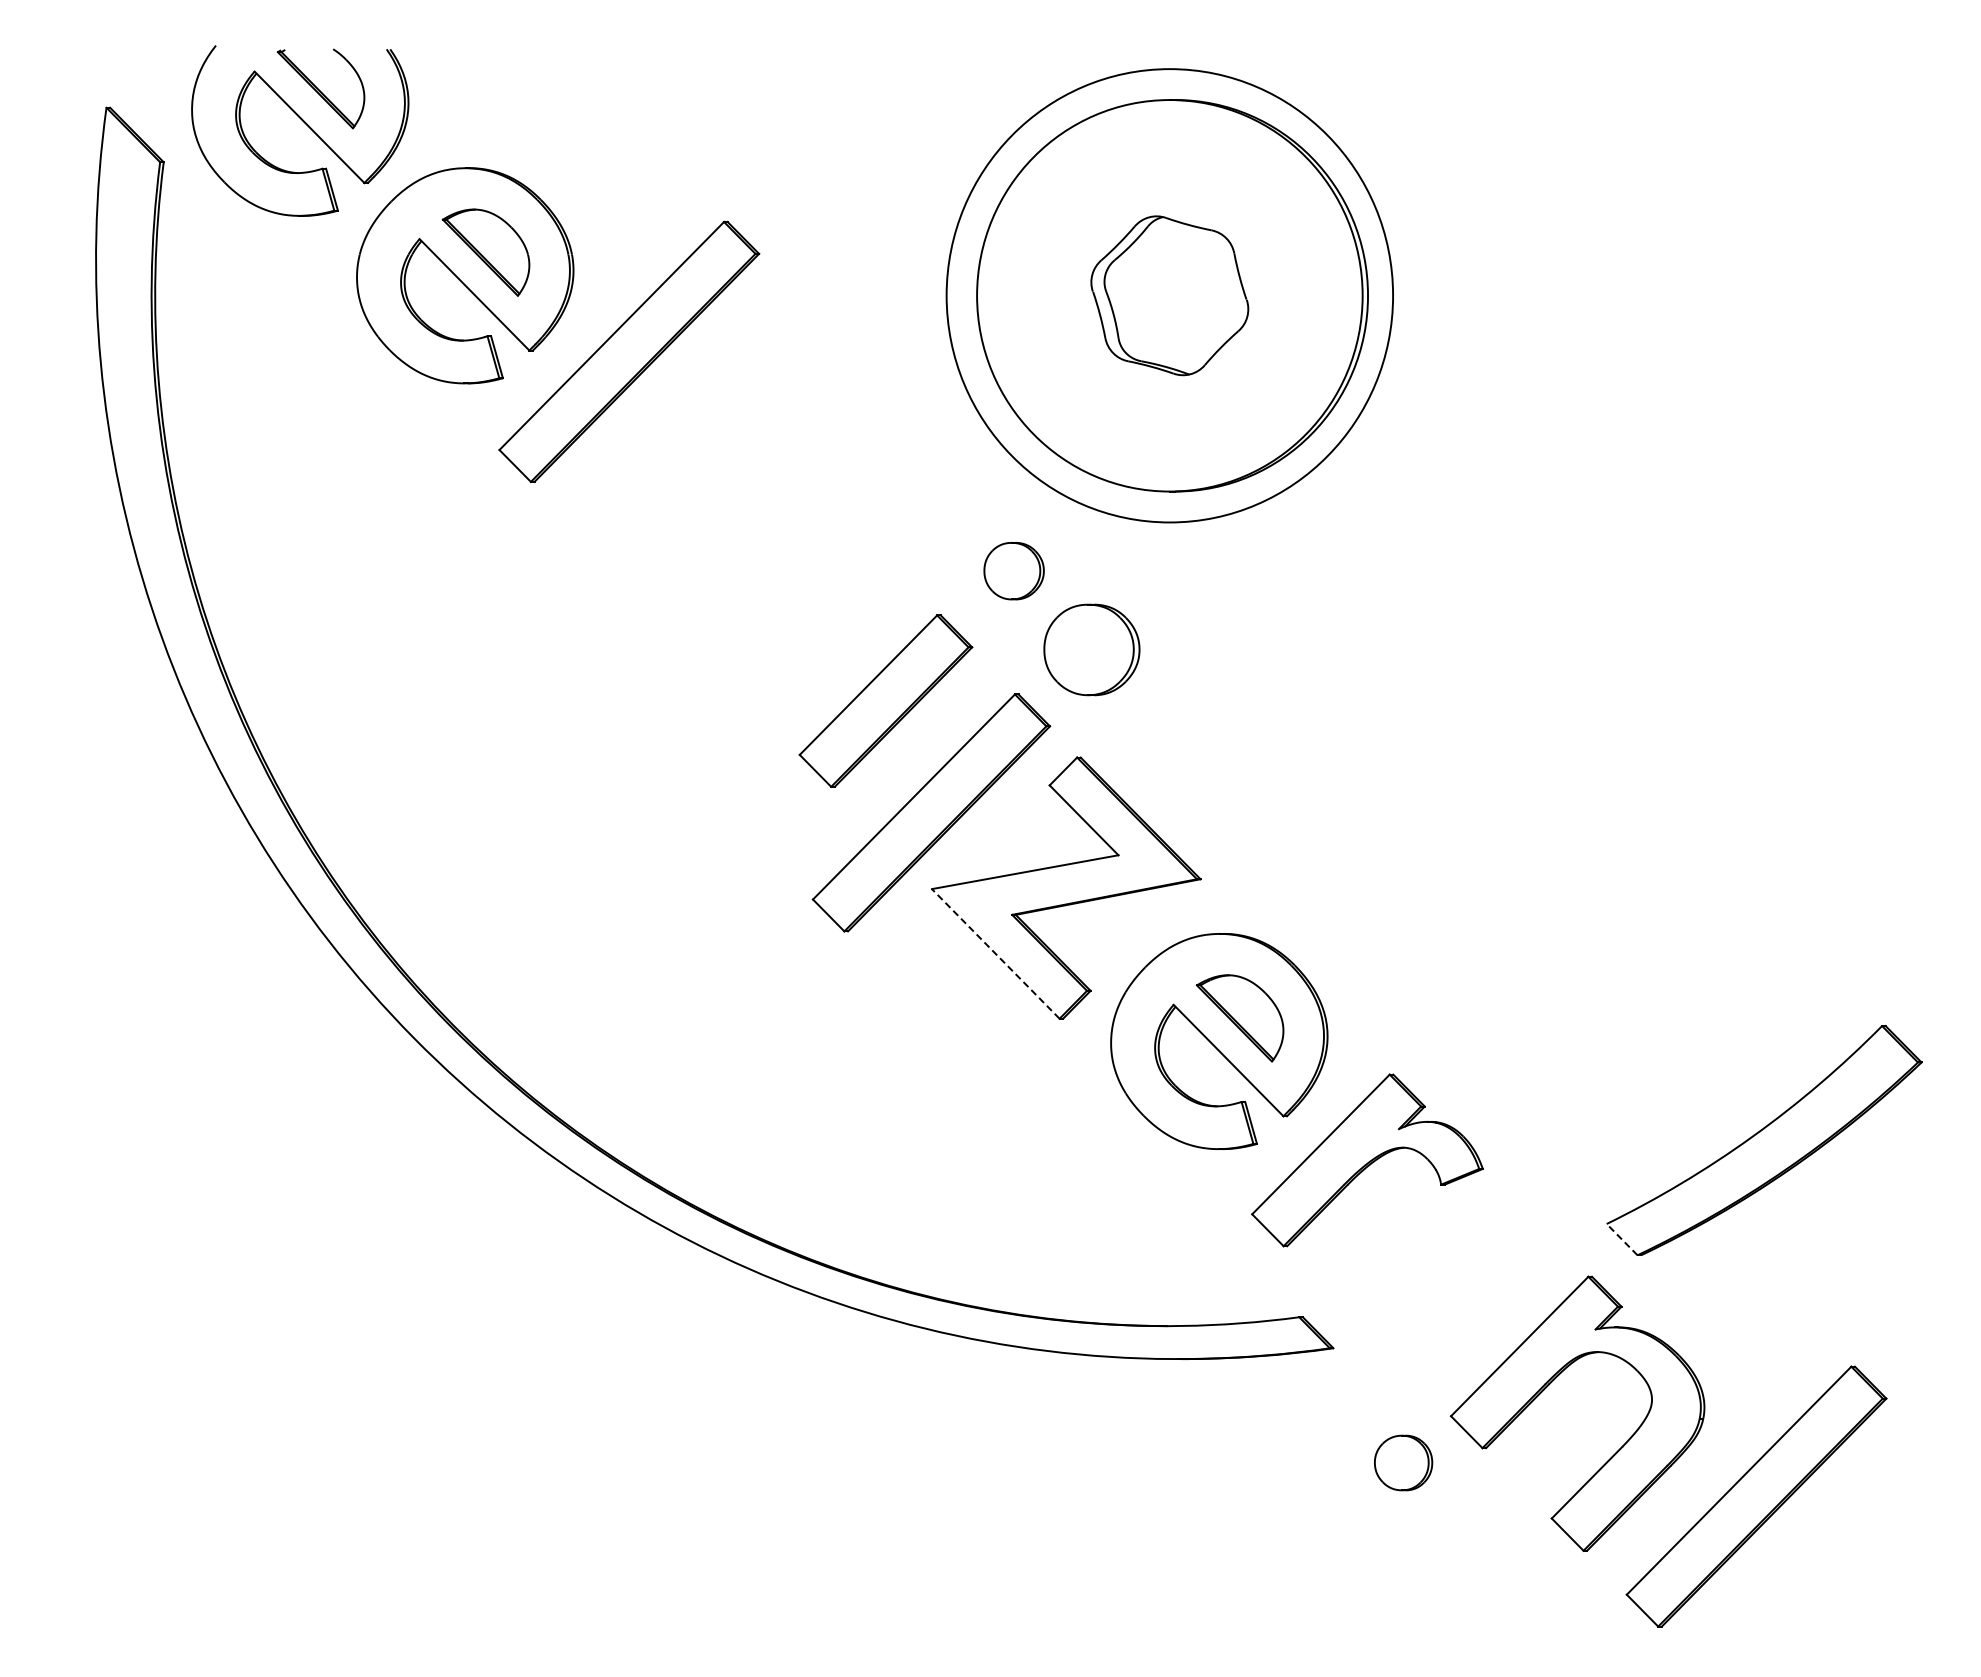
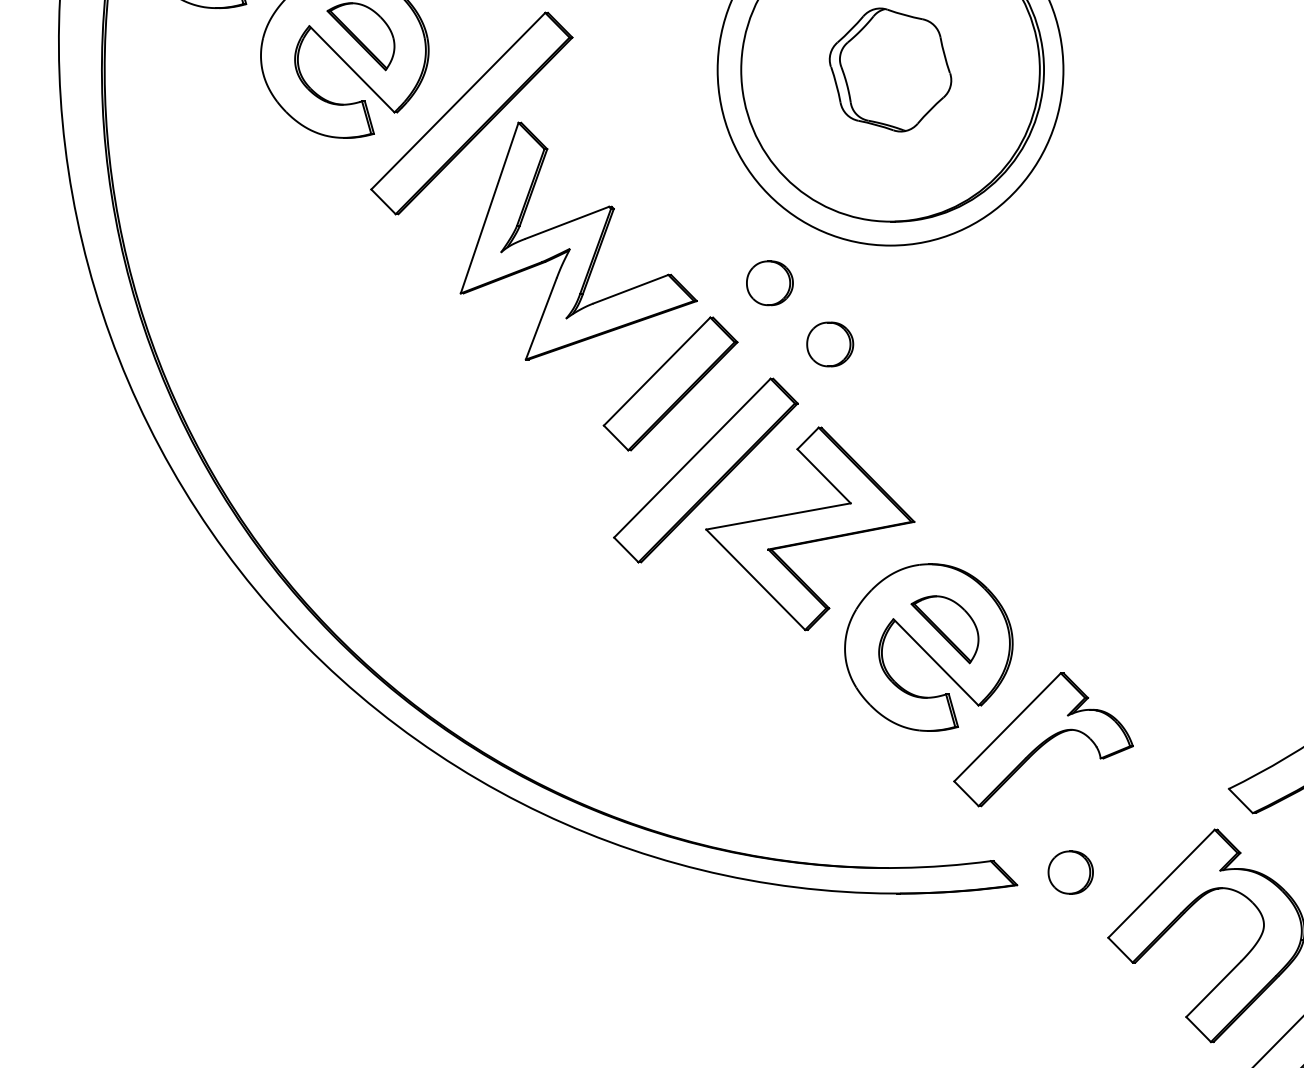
part: (767, 516) -> (578, 240), added
part: (1091, 650) -> (829, 344), size x0.62
line: (995, 953) -> (755, 579), dashed -> solid
line: (1622, 1239) -> (1241, 800), dashed -> solid
part: (1403, 1462) -> (1070, 872), moved

